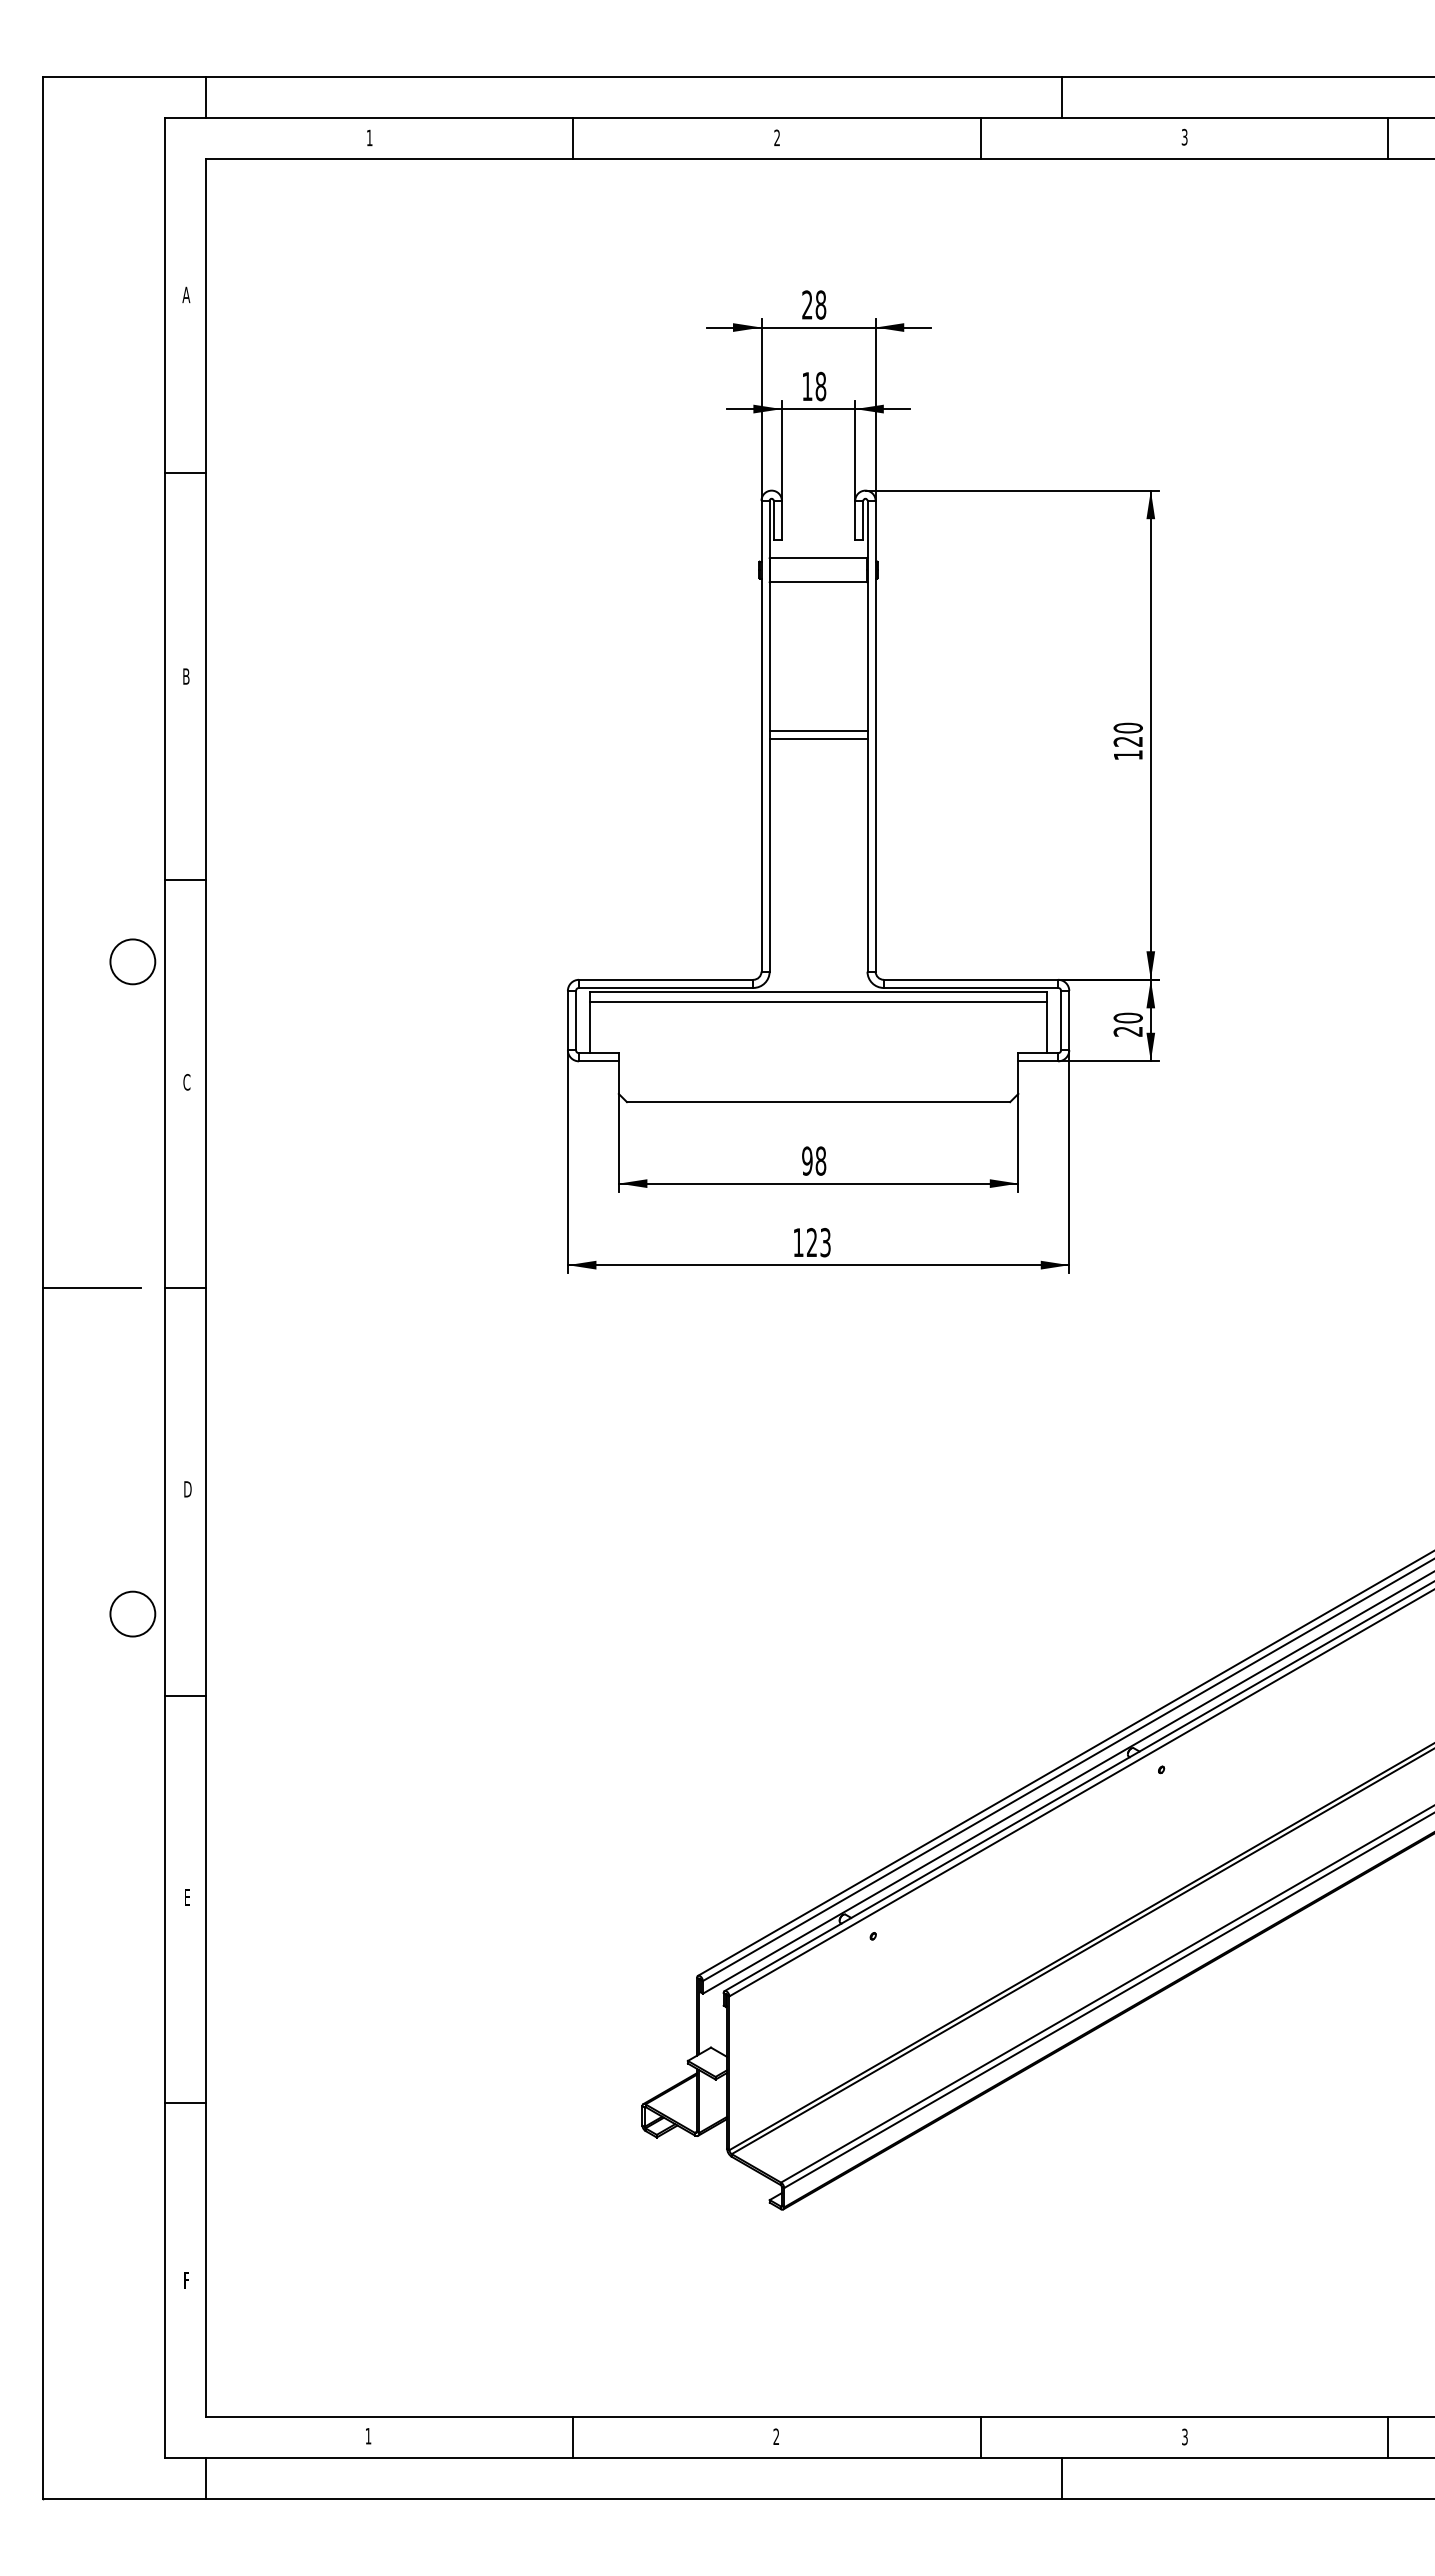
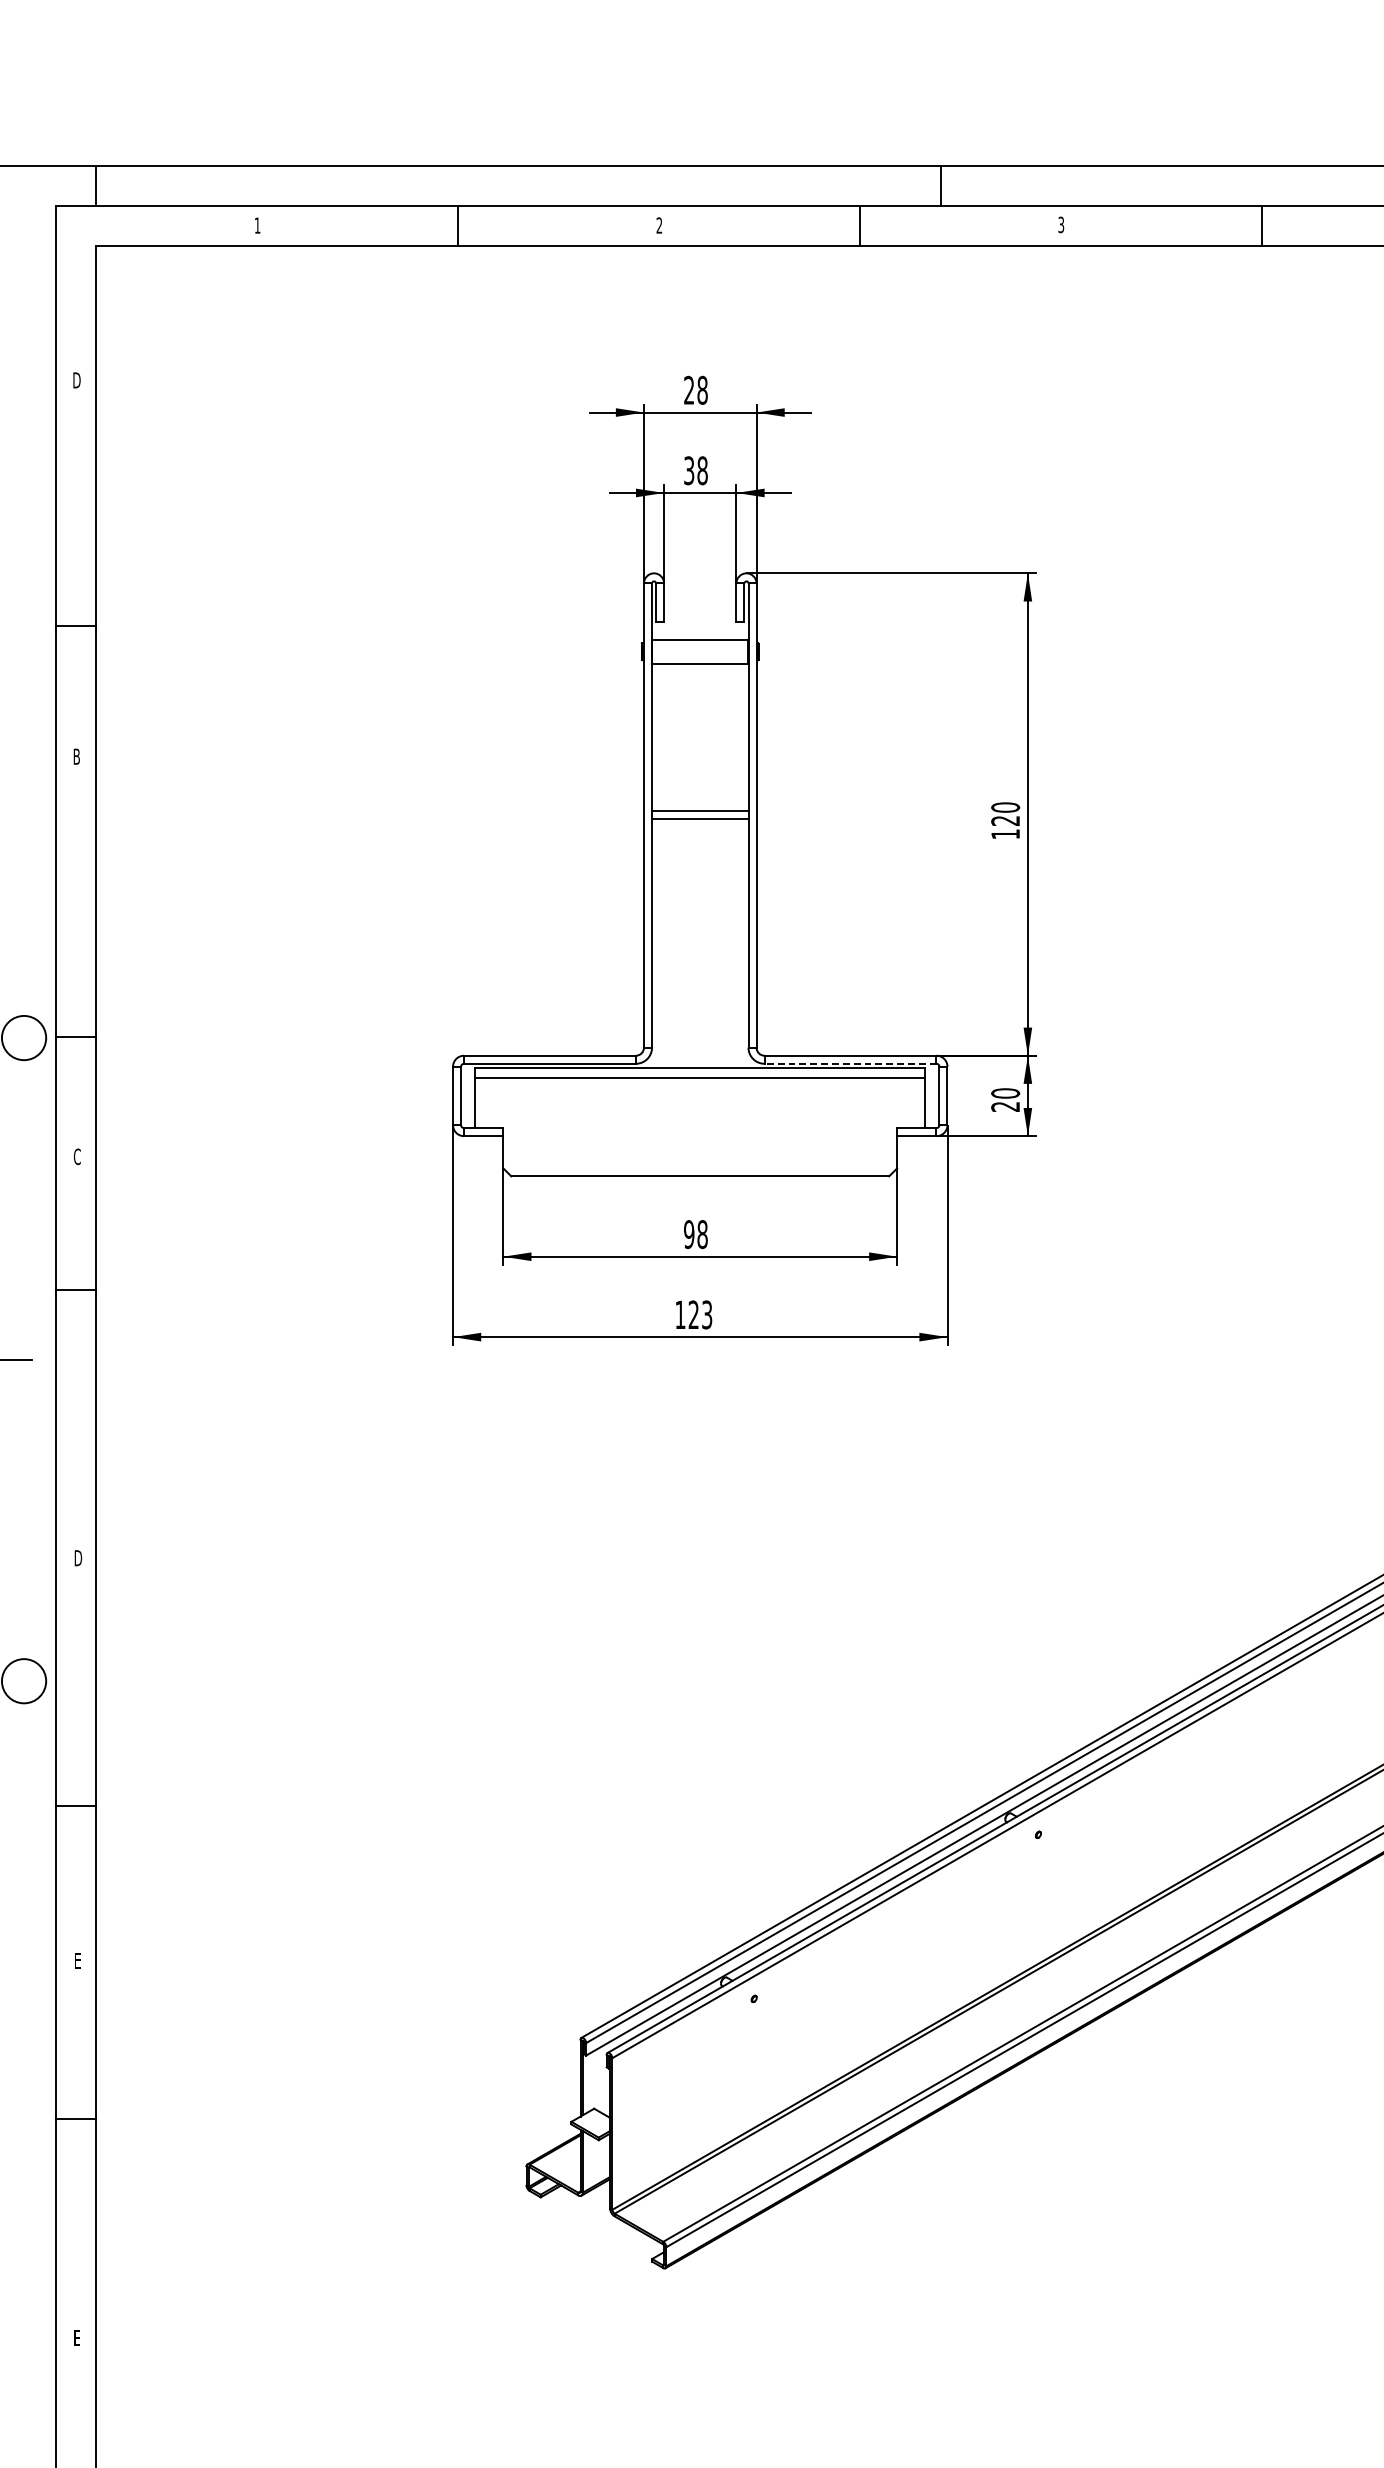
text: (186, 294) -> (76, 379), A -> D
text: (807, 386) -> (689, 470), 18 -> 38
line: (185, 472) -> (75, 625), moved
line: (185, 880) -> (75, 1036), moved
line: (970, 987) -> (850, 1063), solid -> dashed
line: (185, 1288) -> (75, 1290), moved
line: (185, 1695) -> (75, 1805), moved
line: (185, 2103) -> (75, 2119), moved
text: (187, 2280) -> (77, 2338), F -> E

